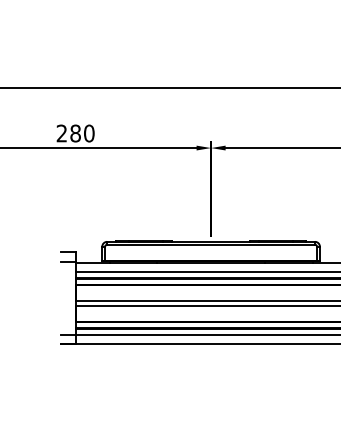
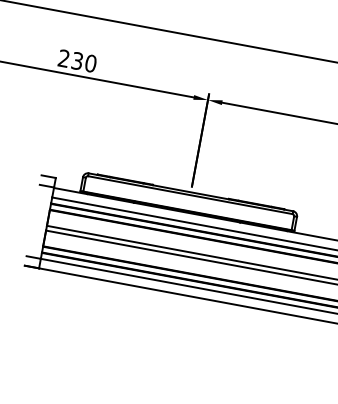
text: (75, 133) -> (77, 61), 280 -> 230

